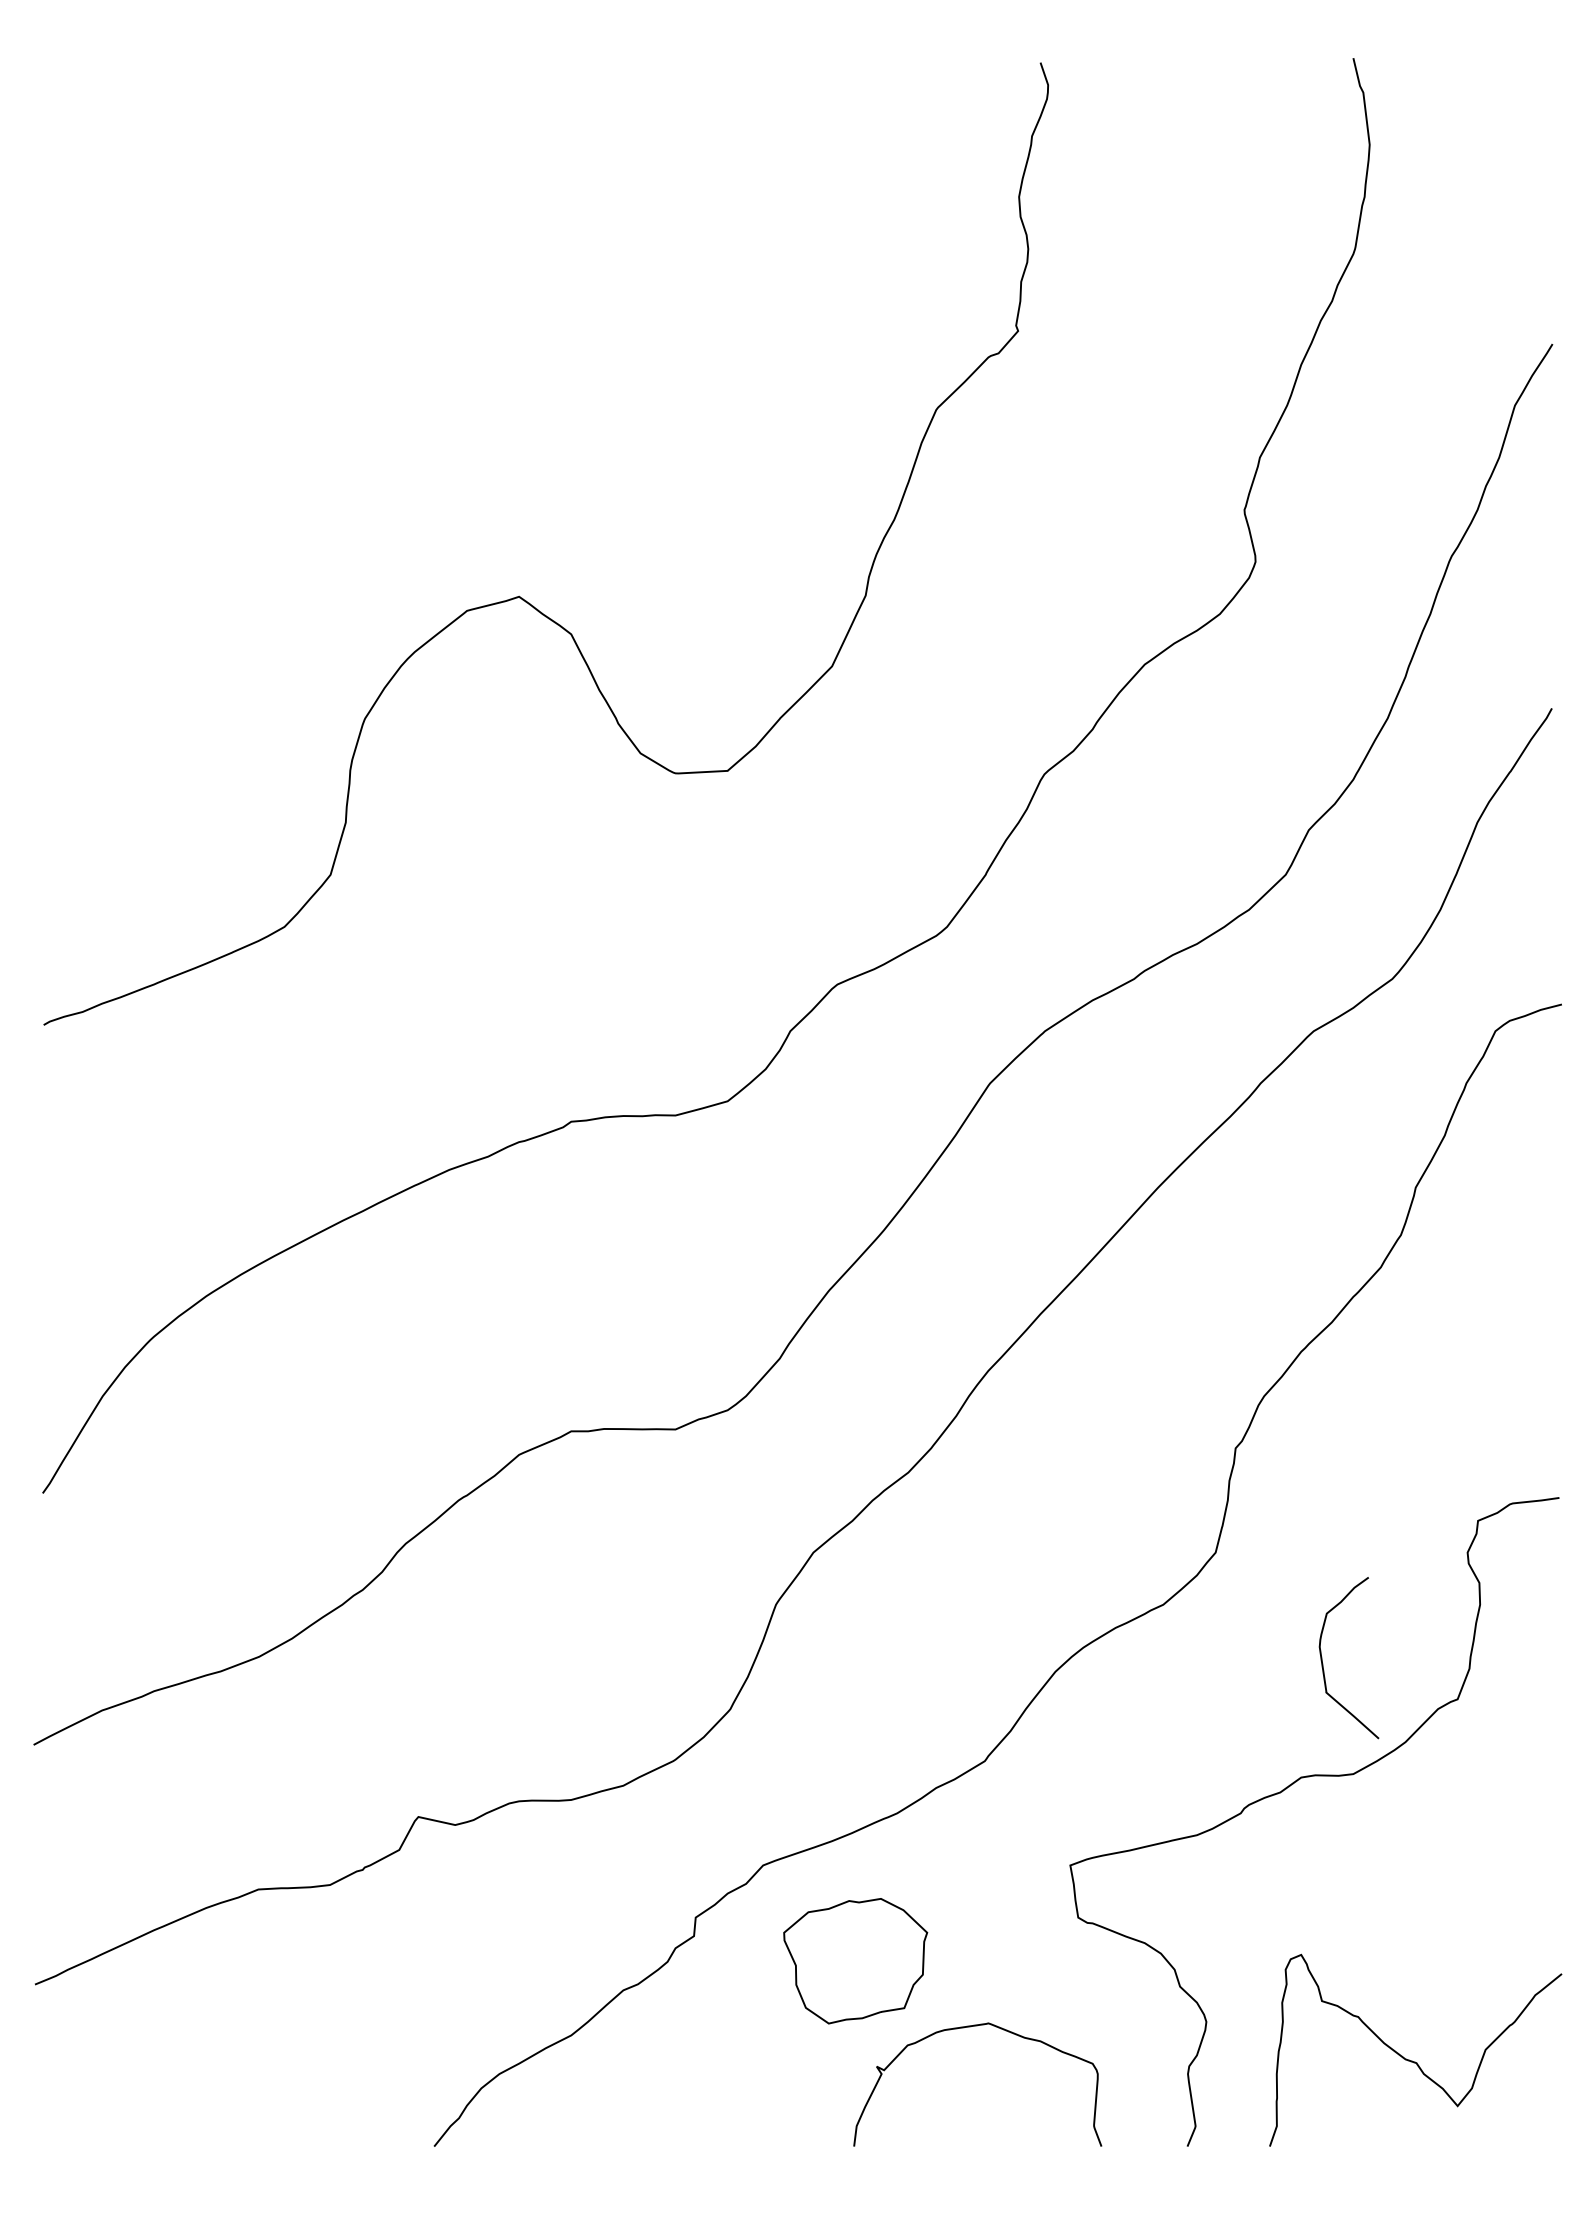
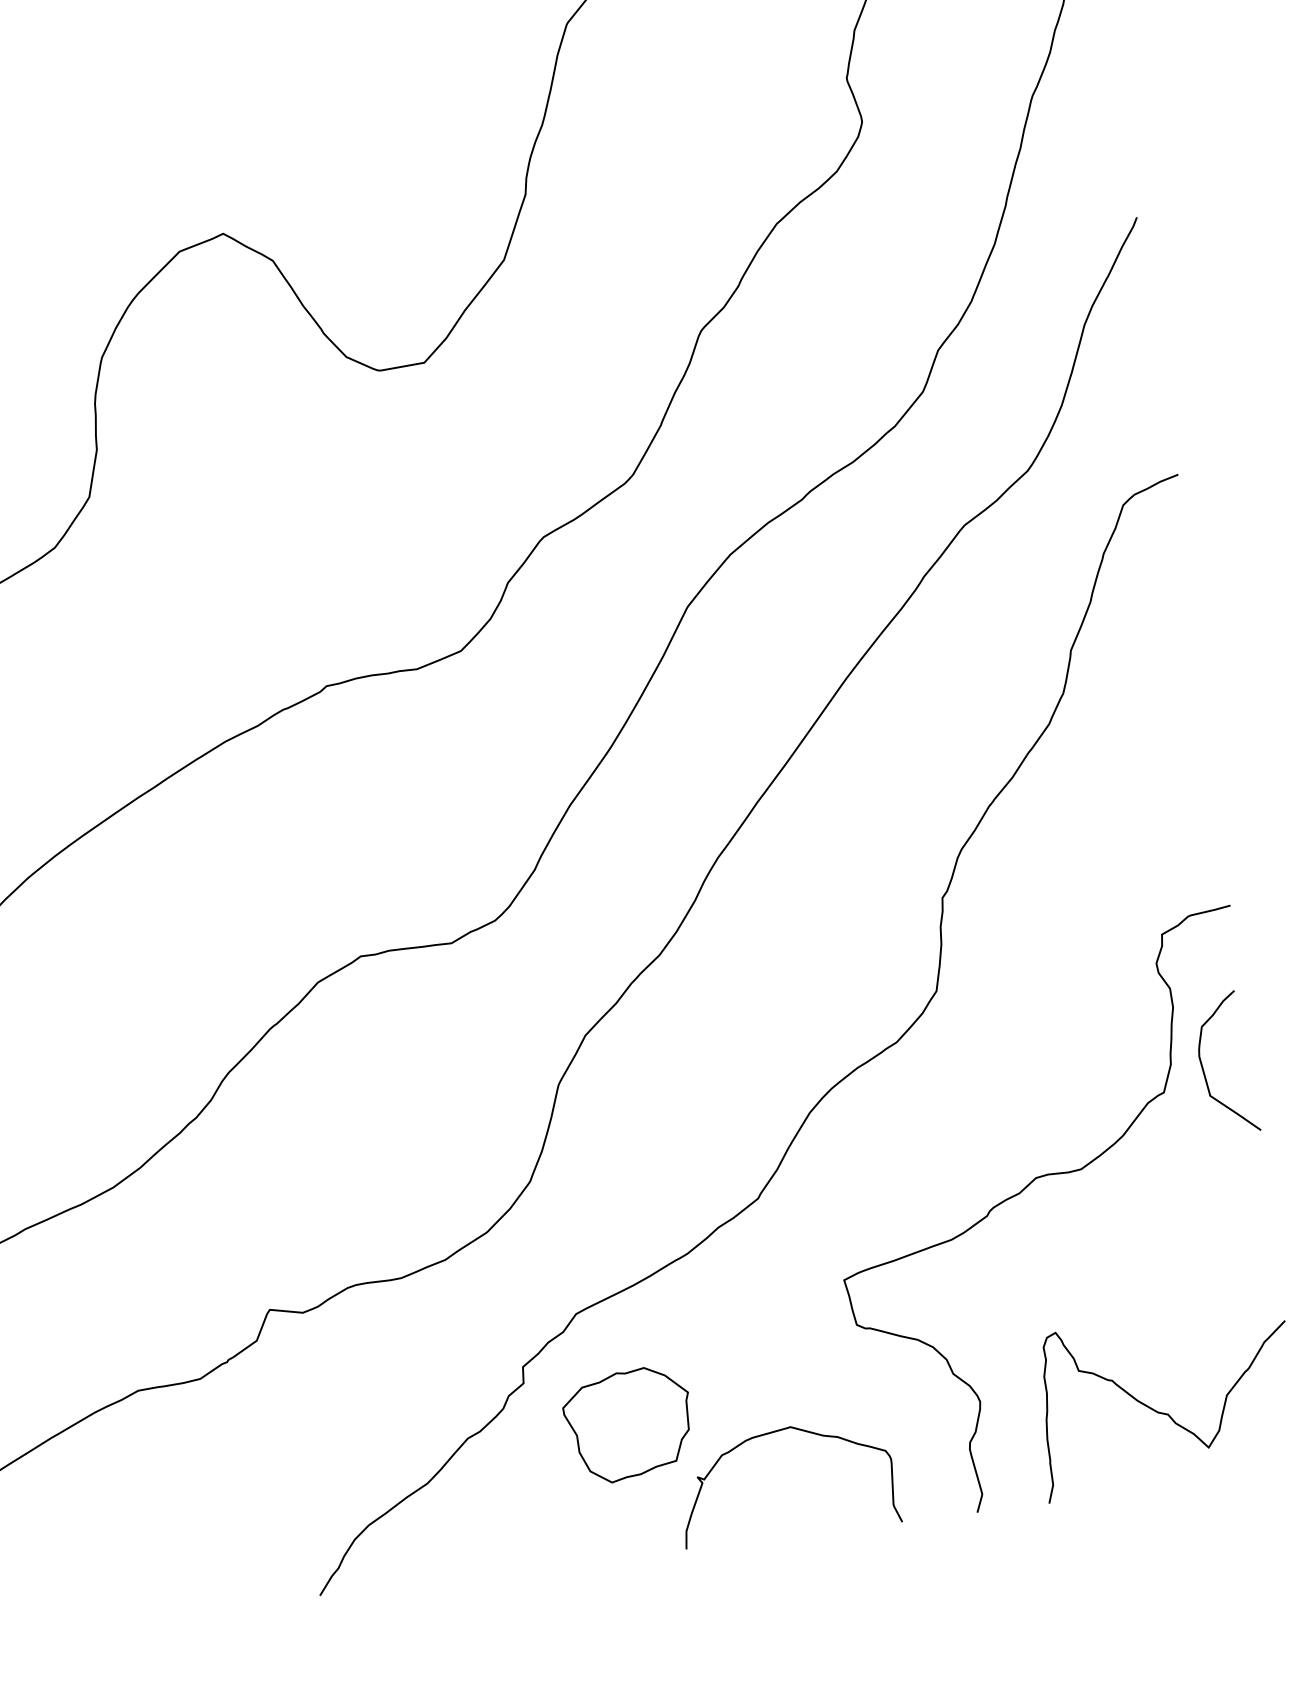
curve: (1323, 1663) -> (1204, 1070), moved
part: (855, 1961) -> (628, 1425), moved

